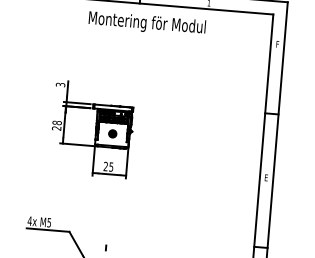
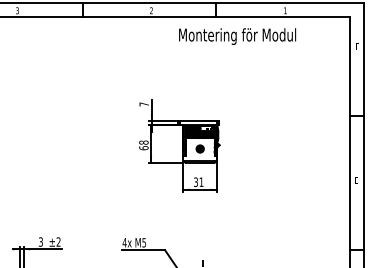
text: (147, 23) -> (237, 36), moved
text: (59, 84) -> (143, 104), 3 -> 7
text: (56, 128) -> (143, 148), 28 -> 68
text: (108, 166) -> (198, 181), 25 -> 31

